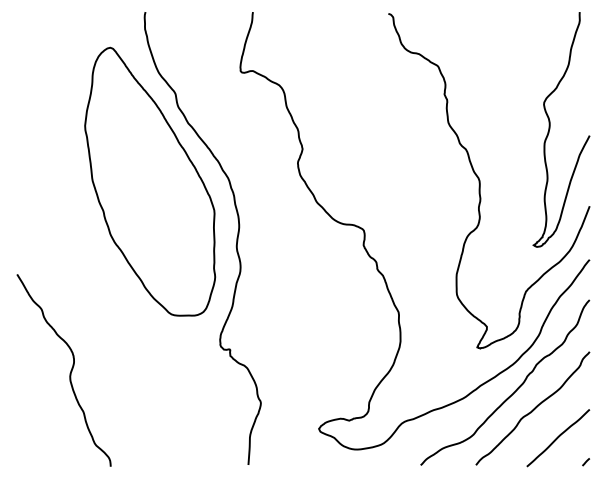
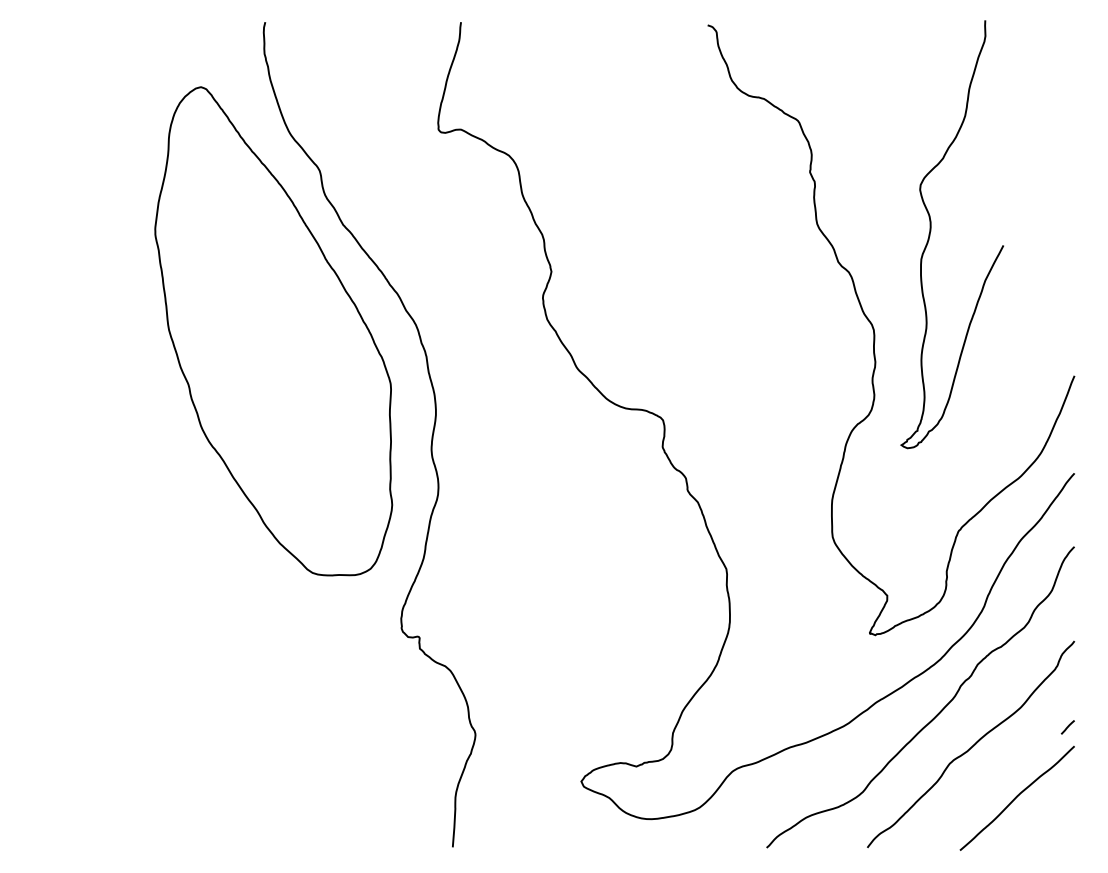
curve: (550, 129) -> (932, 234), moved
curve: (69, 373) -> (126, 680), removed
curve: (586, 462) -> (1068, 727), moved

